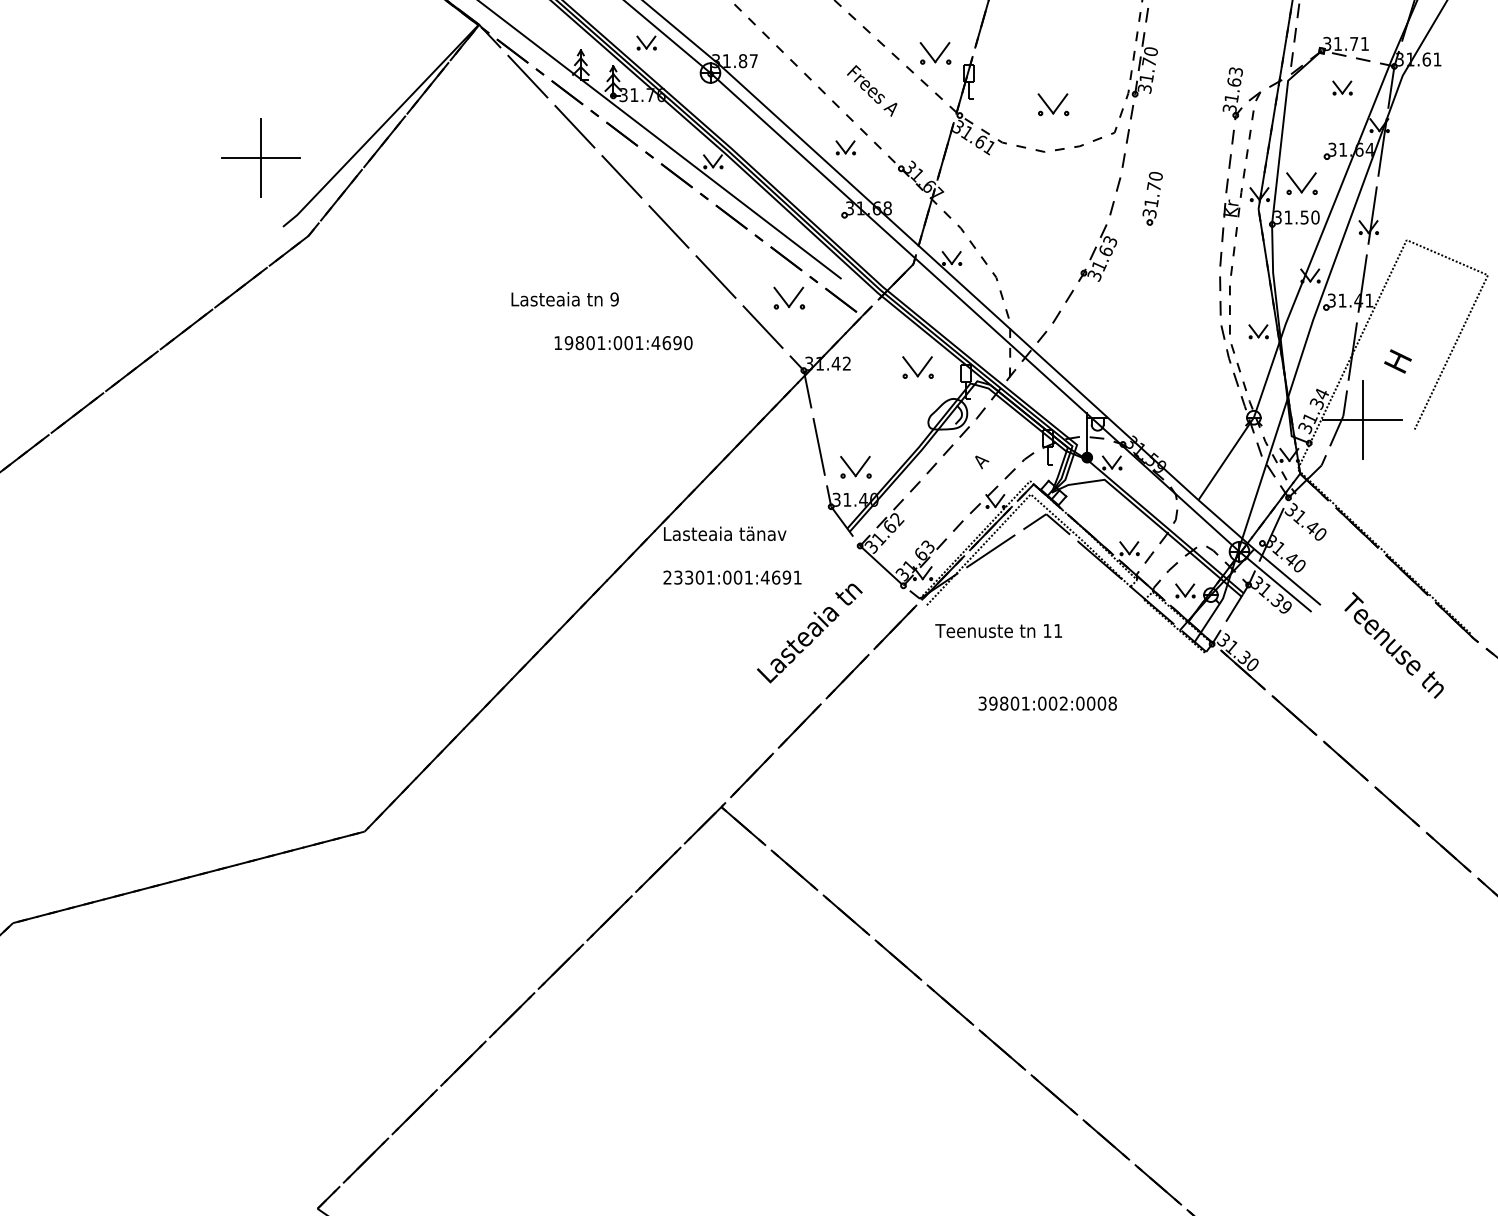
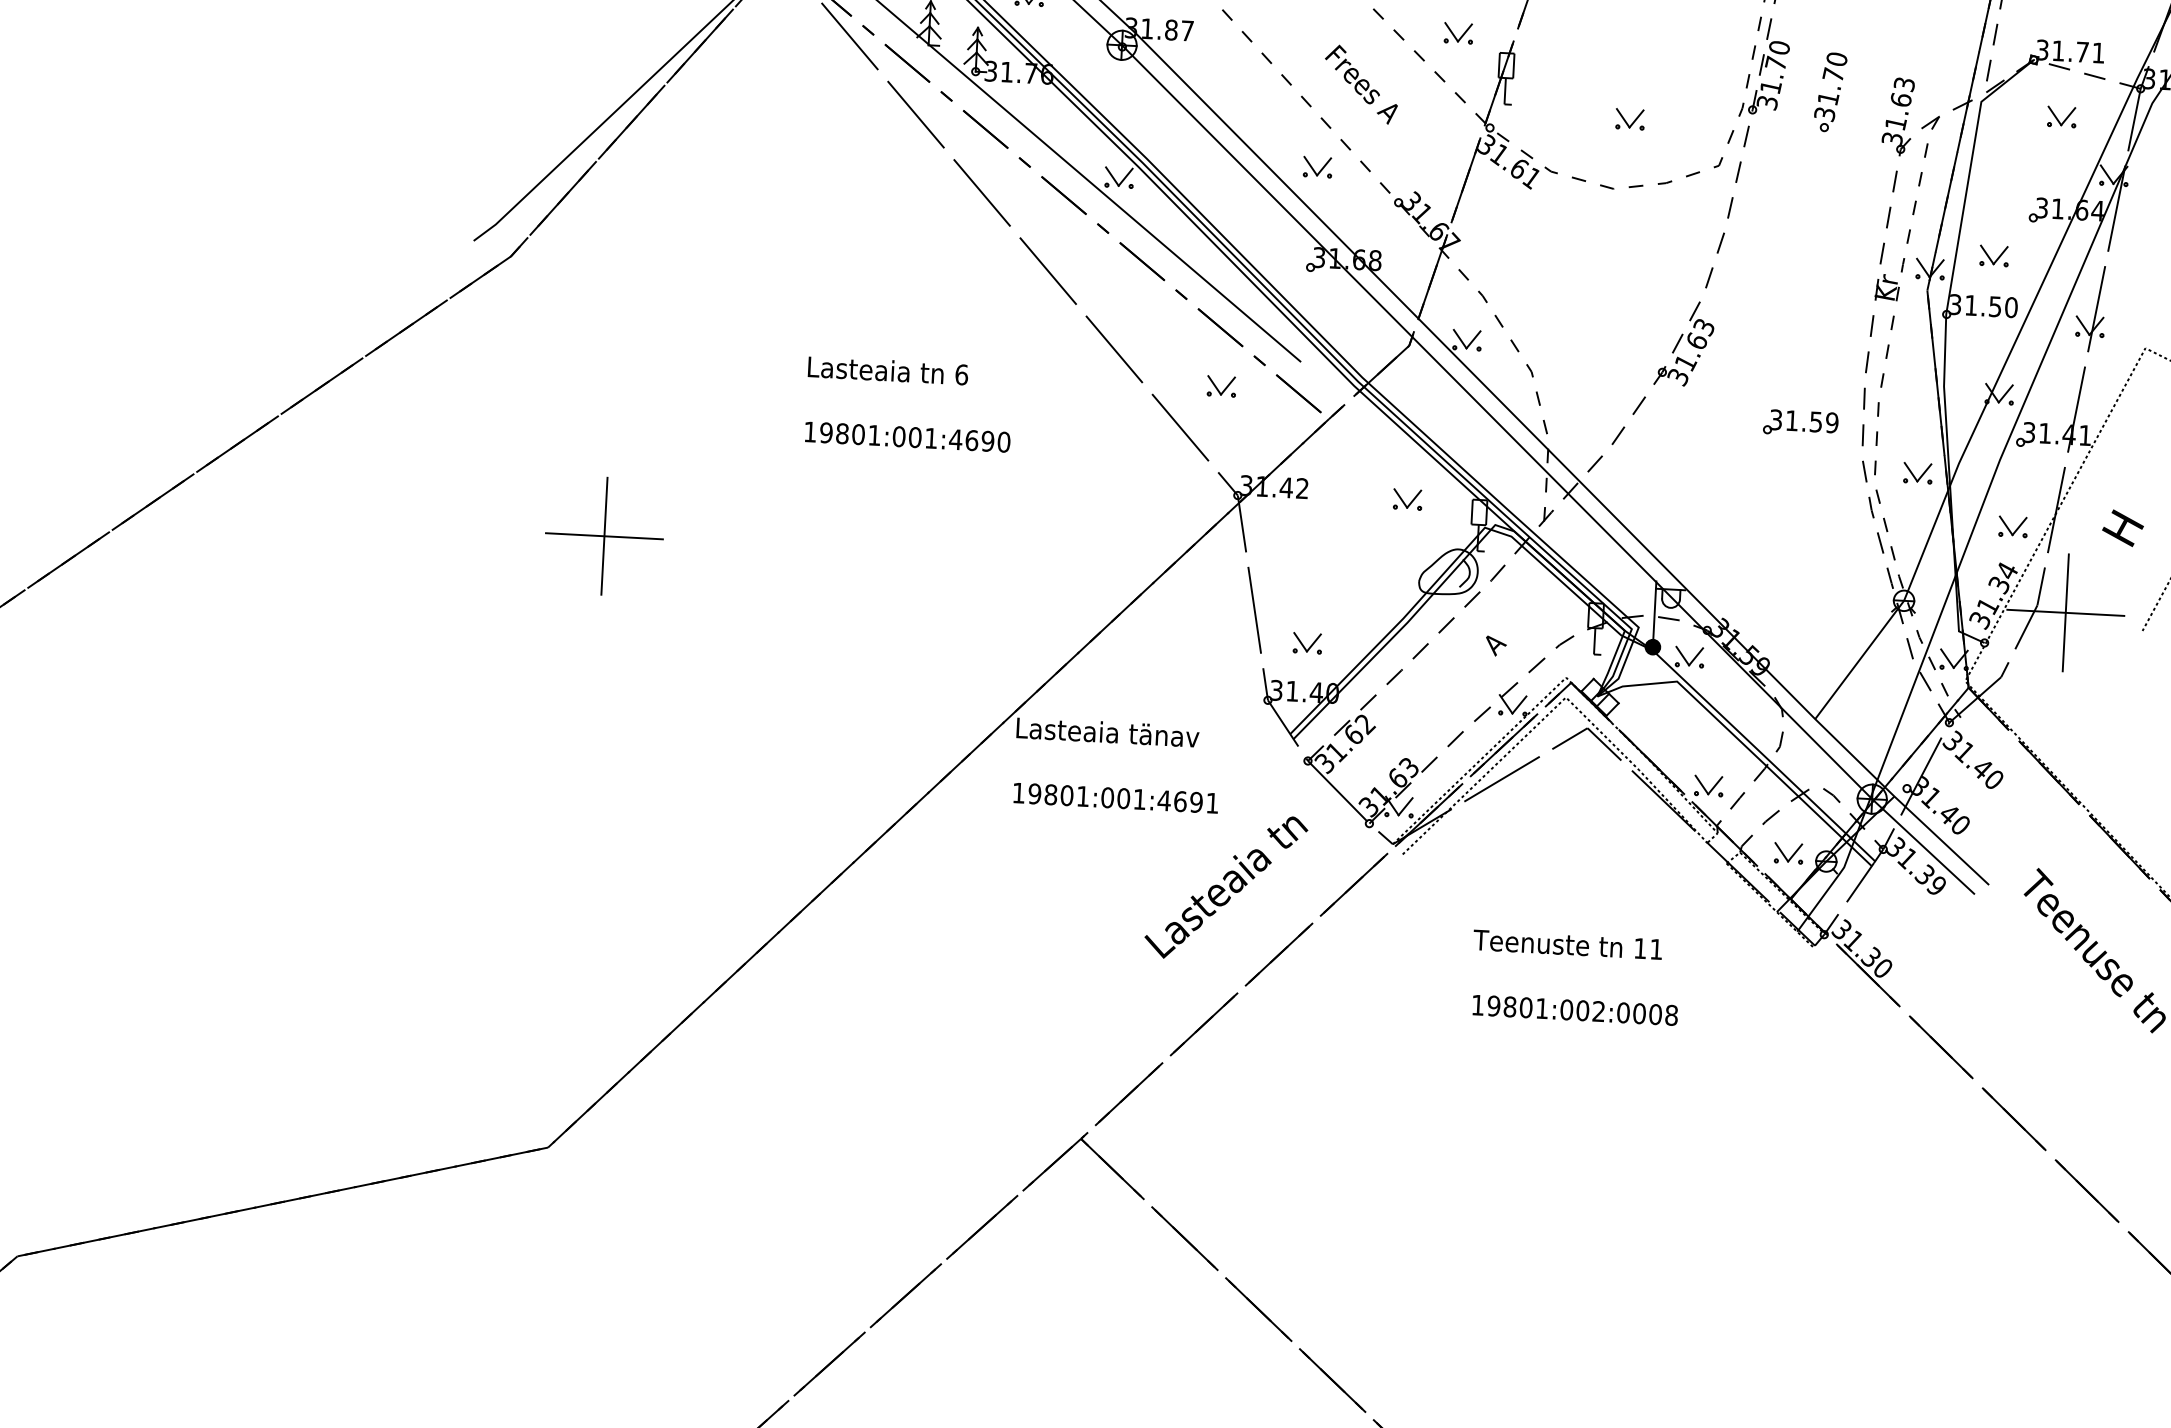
part: (935, 52) -> (1458, 32), size x0.62
part: (1053, 104) -> (1630, 118), size x0.62
part: (260, 157) -> (603, 535), moved
part: (1302, 183) -> (1994, 255), size x0.62
part: (1152, 198) -> (1830, 92), moved
part: (788, 297) -> (1220, 385), size x0.62
text: (614, 299) -> (961, 374), 9 -> 6
part: (1178, 302) -> (1800, 423), added
text: (623, 343) -> (907, 437), moved
part: (1324, 363) -> (2013, 525), added
part: (917, 366) -> (1407, 498), size x0.62
part: (855, 466) -> (1307, 642), size x0.62
text: (678, 577) -> (1035, 793), 23301:001:4691 -> 19801:001:4691
text: (998, 630) -> (1567, 944), moved
text: (982, 703) -> (1477, 1005), 39801:002:0008 -> 19801:002:0008

